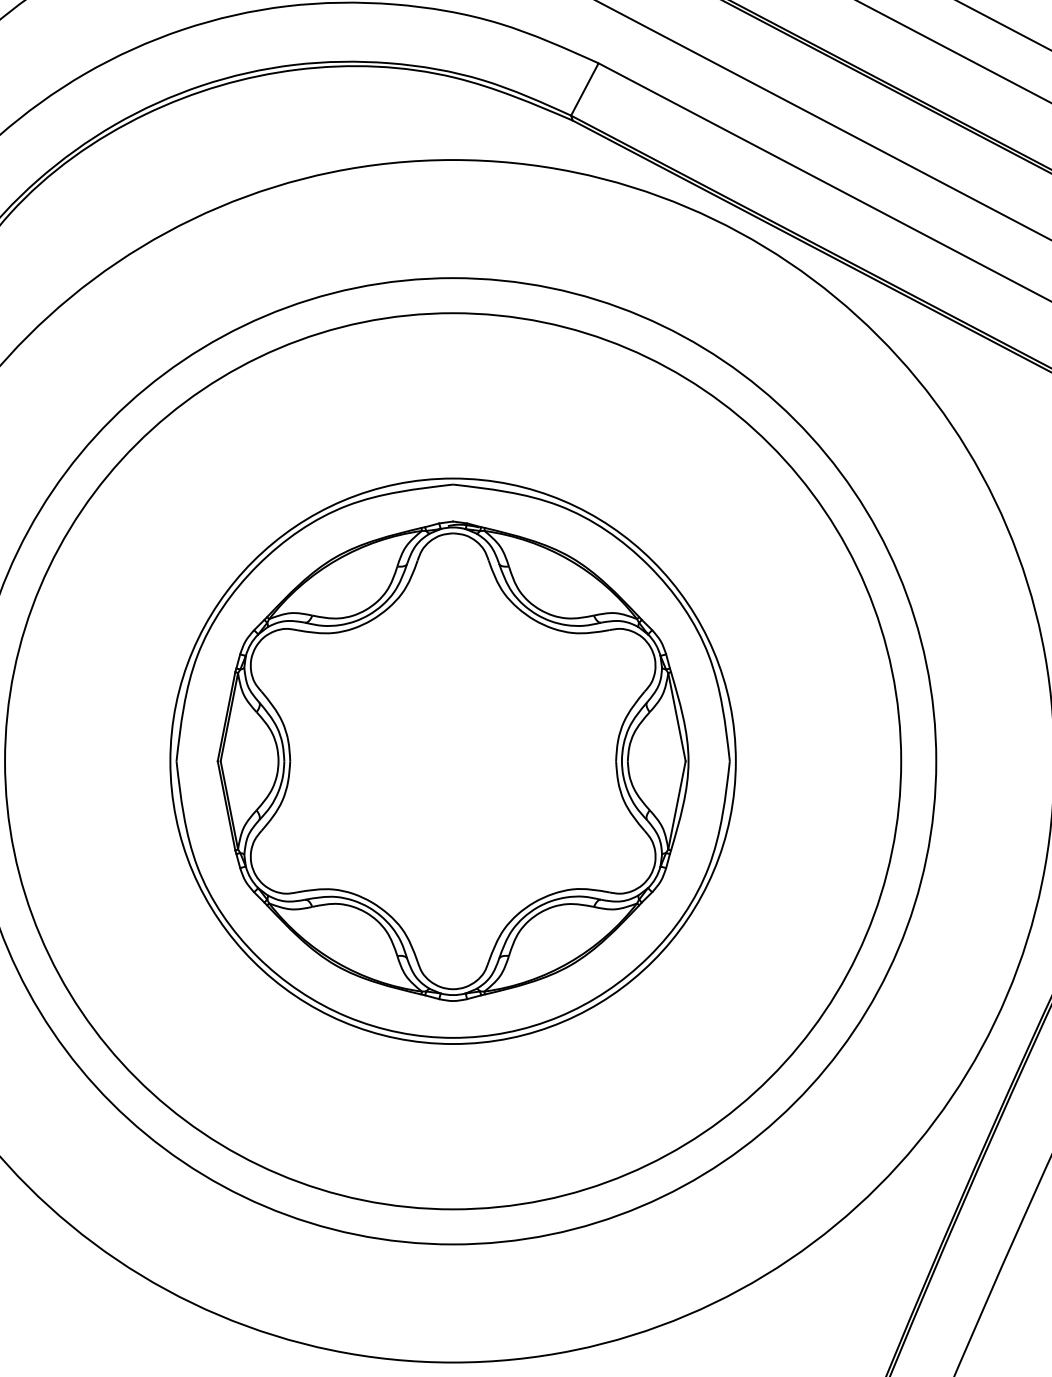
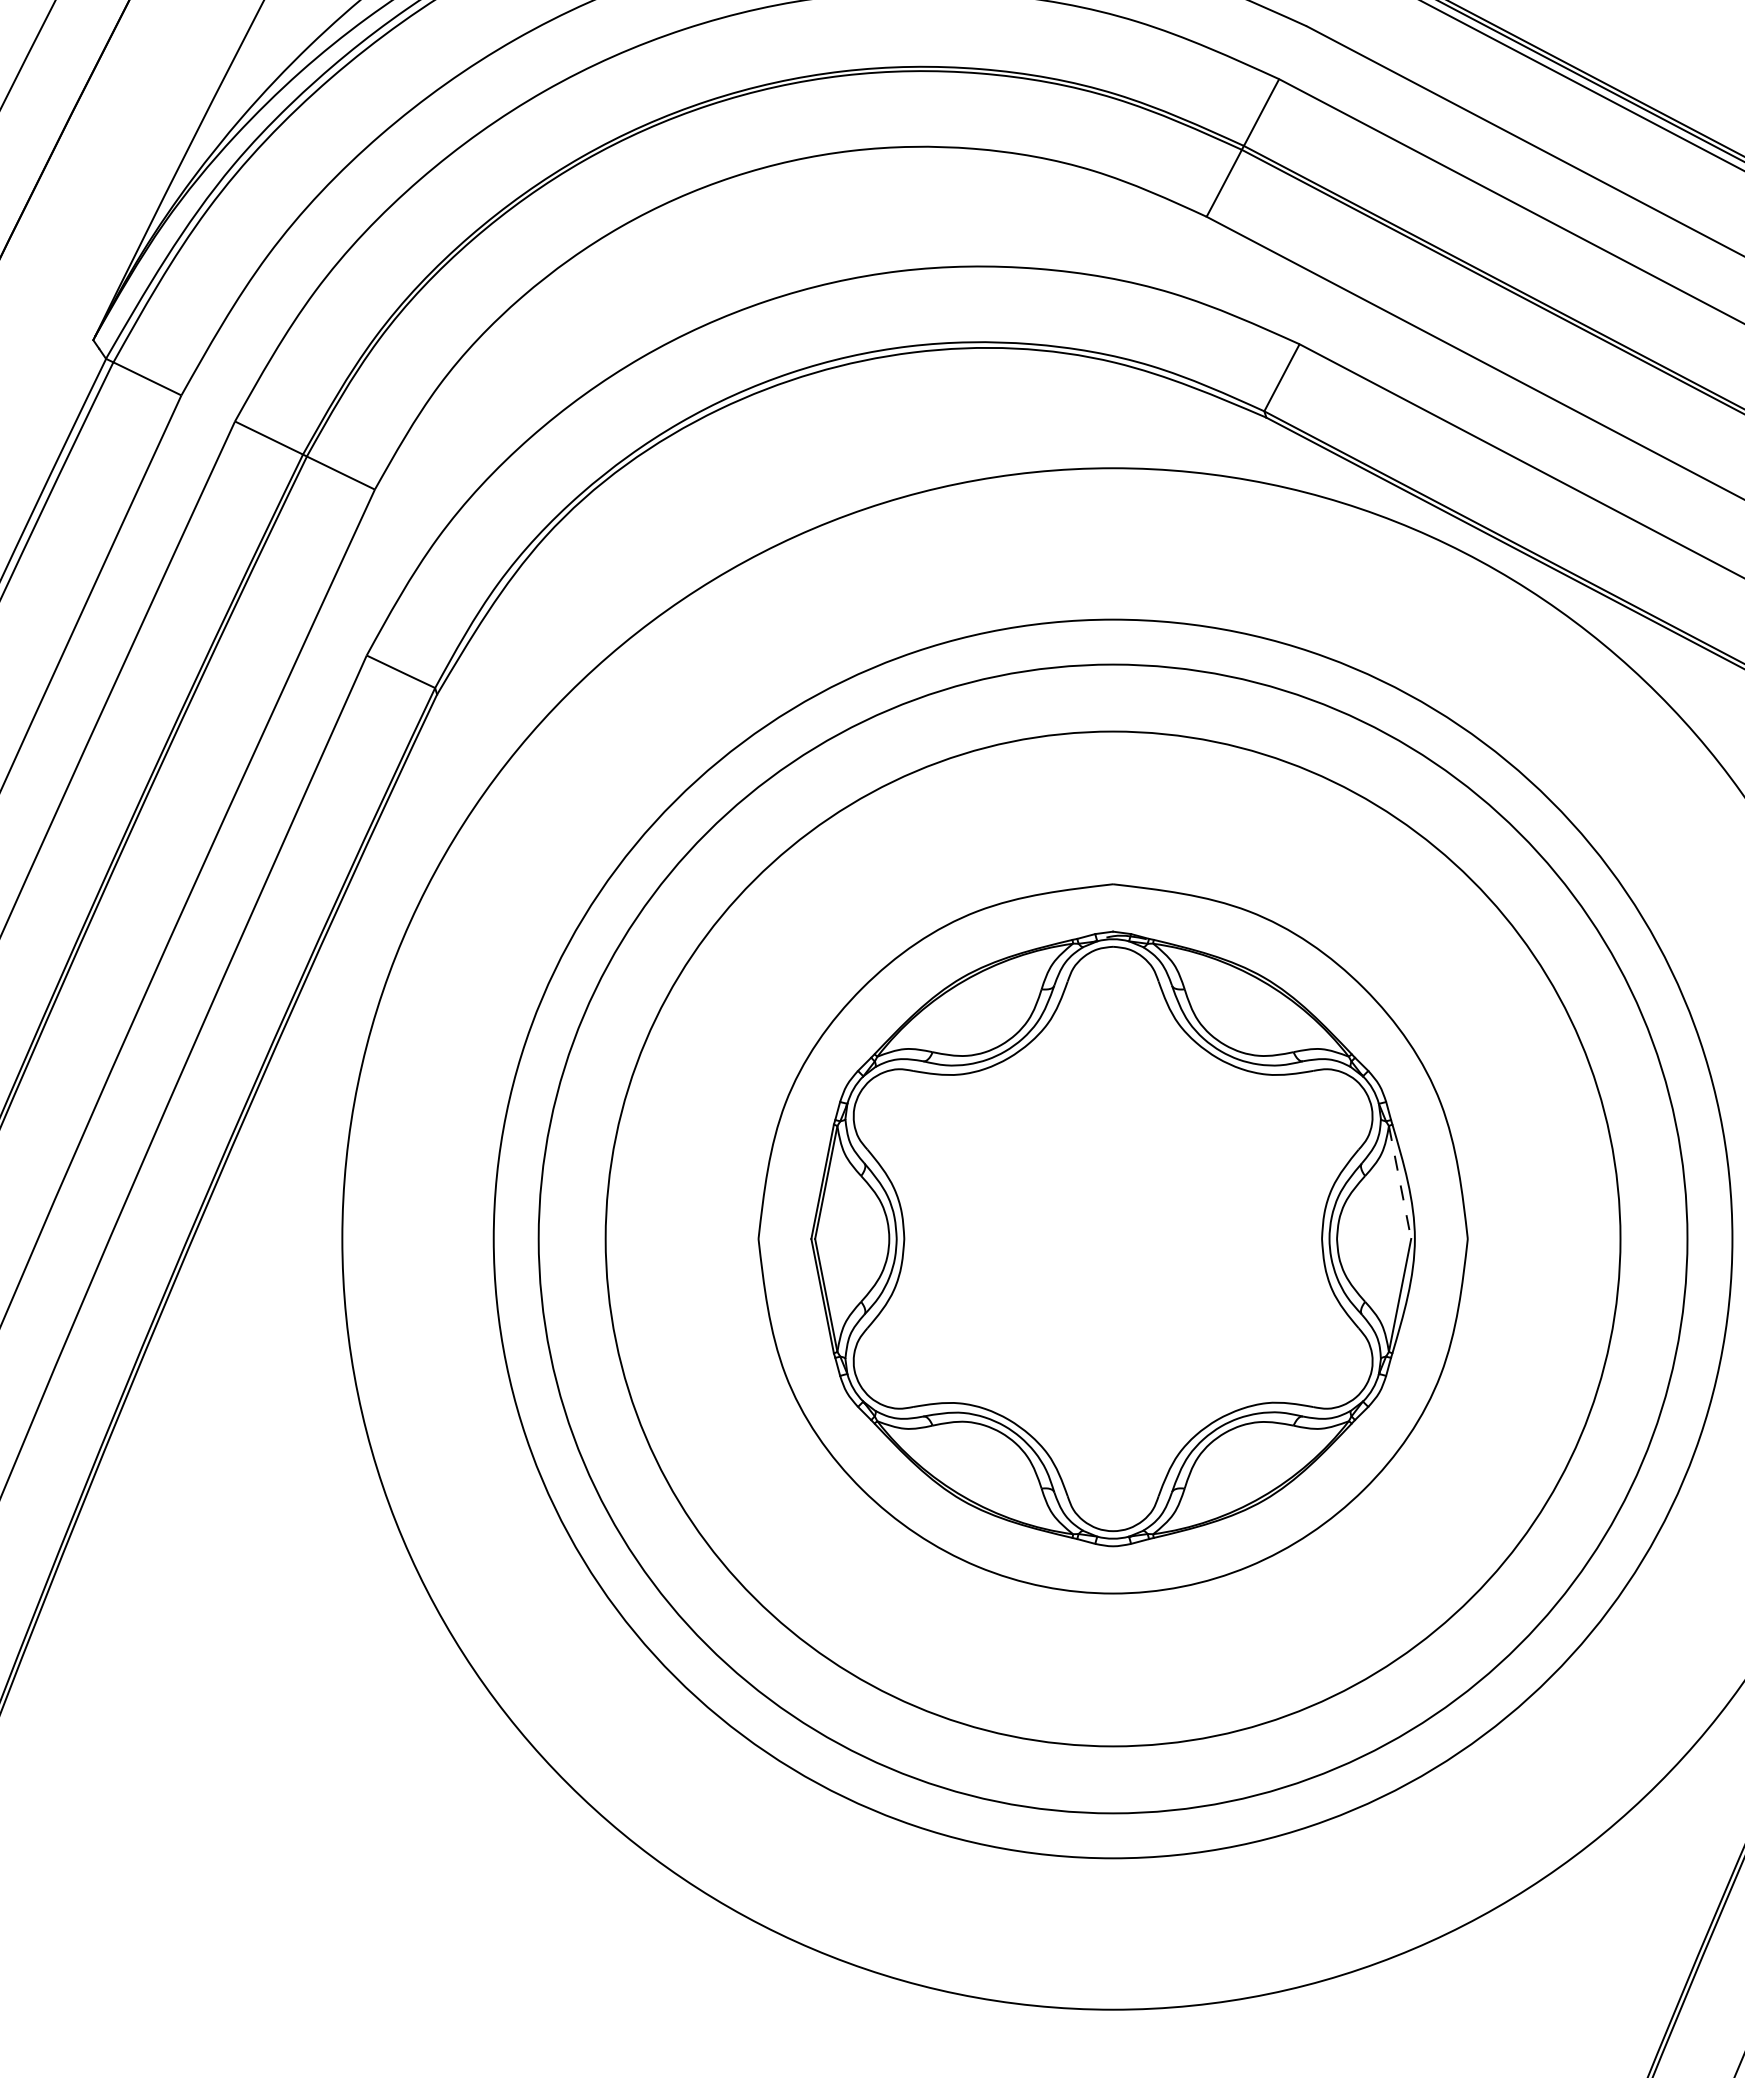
line: (677, 717) -> (1400, 1182), solid -> dashed
circle: (452, 760) -> (1112, 1238), size x1.4

